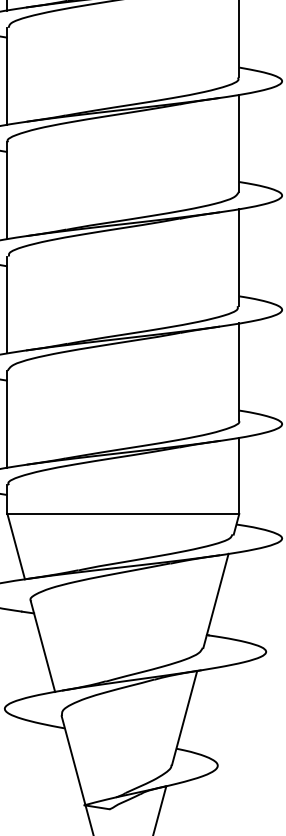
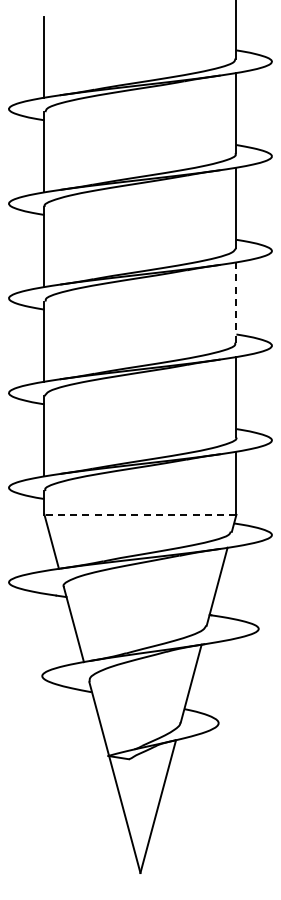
line: (239, 256) -> (236, 301), solid -> dashed
line: (123, 513) -> (140, 514), solid -> dashed

